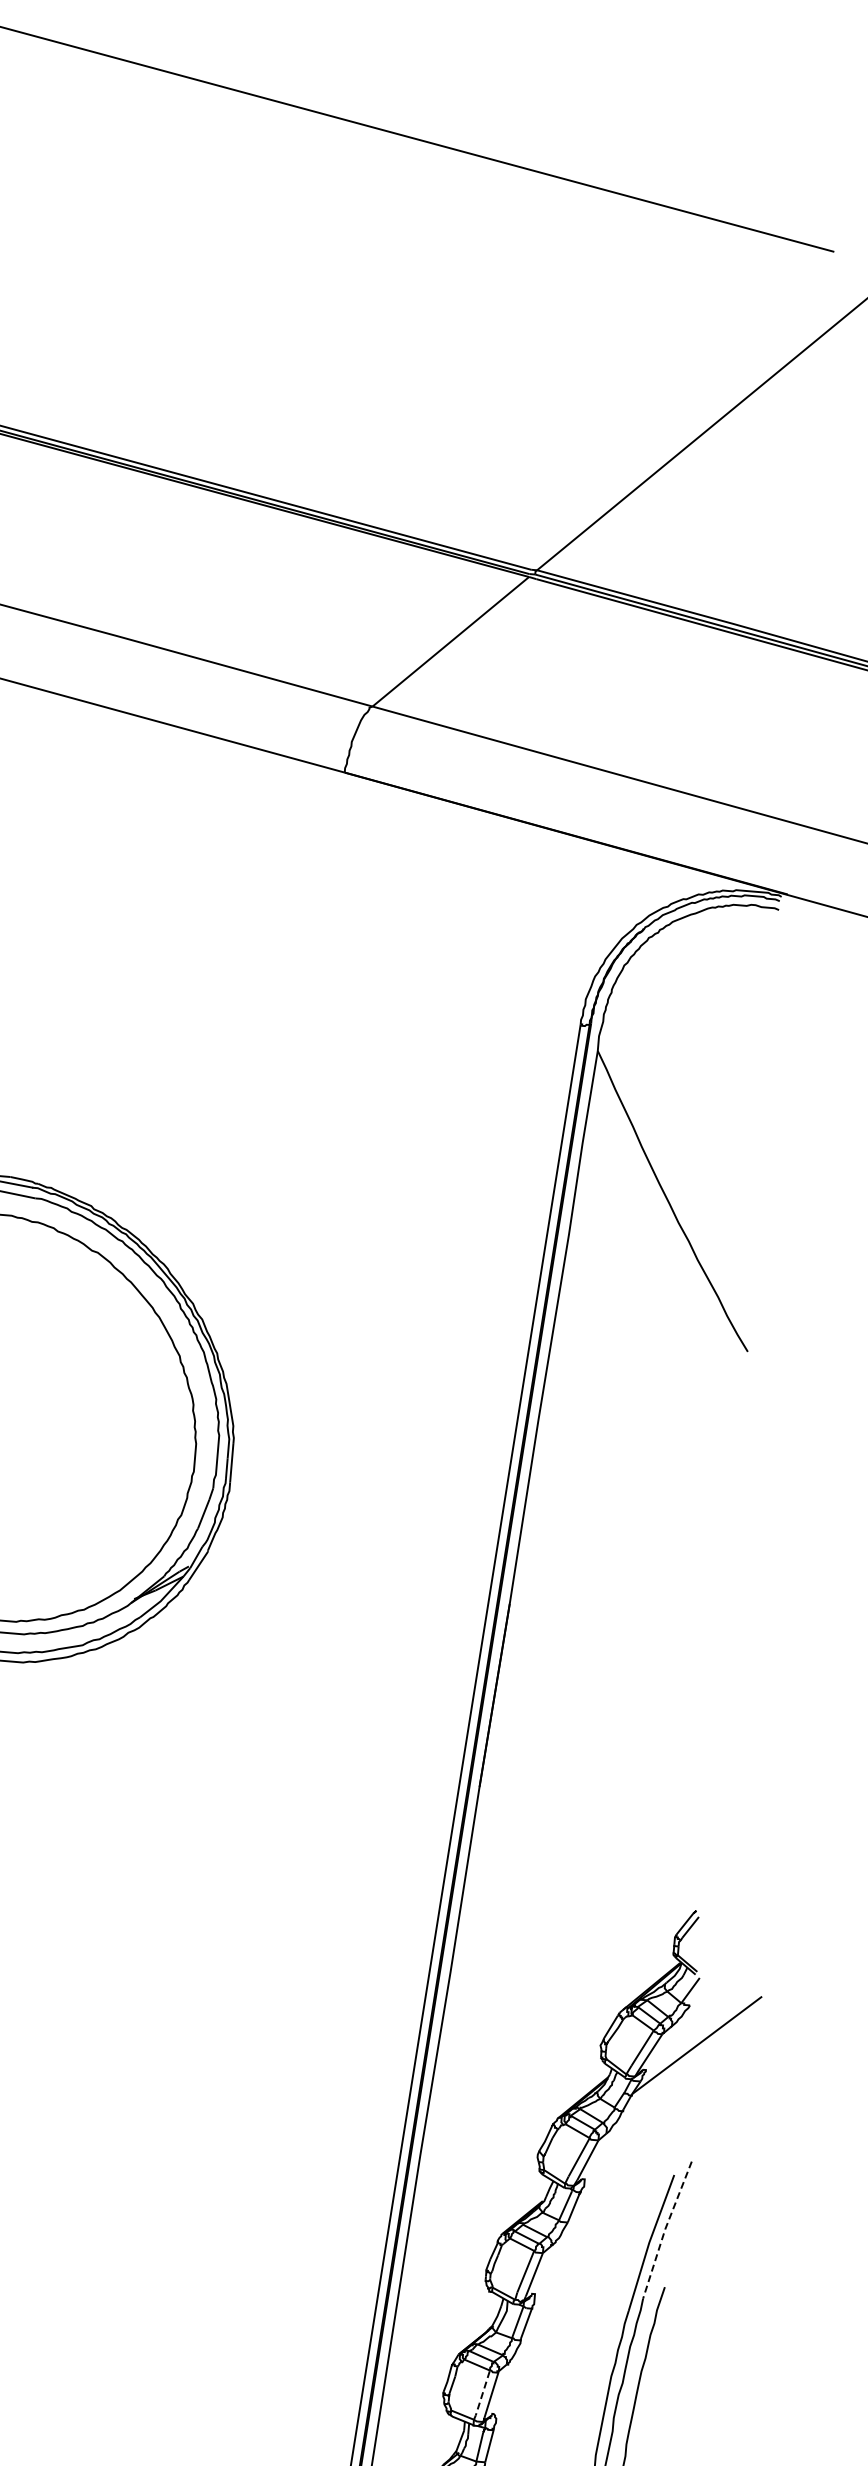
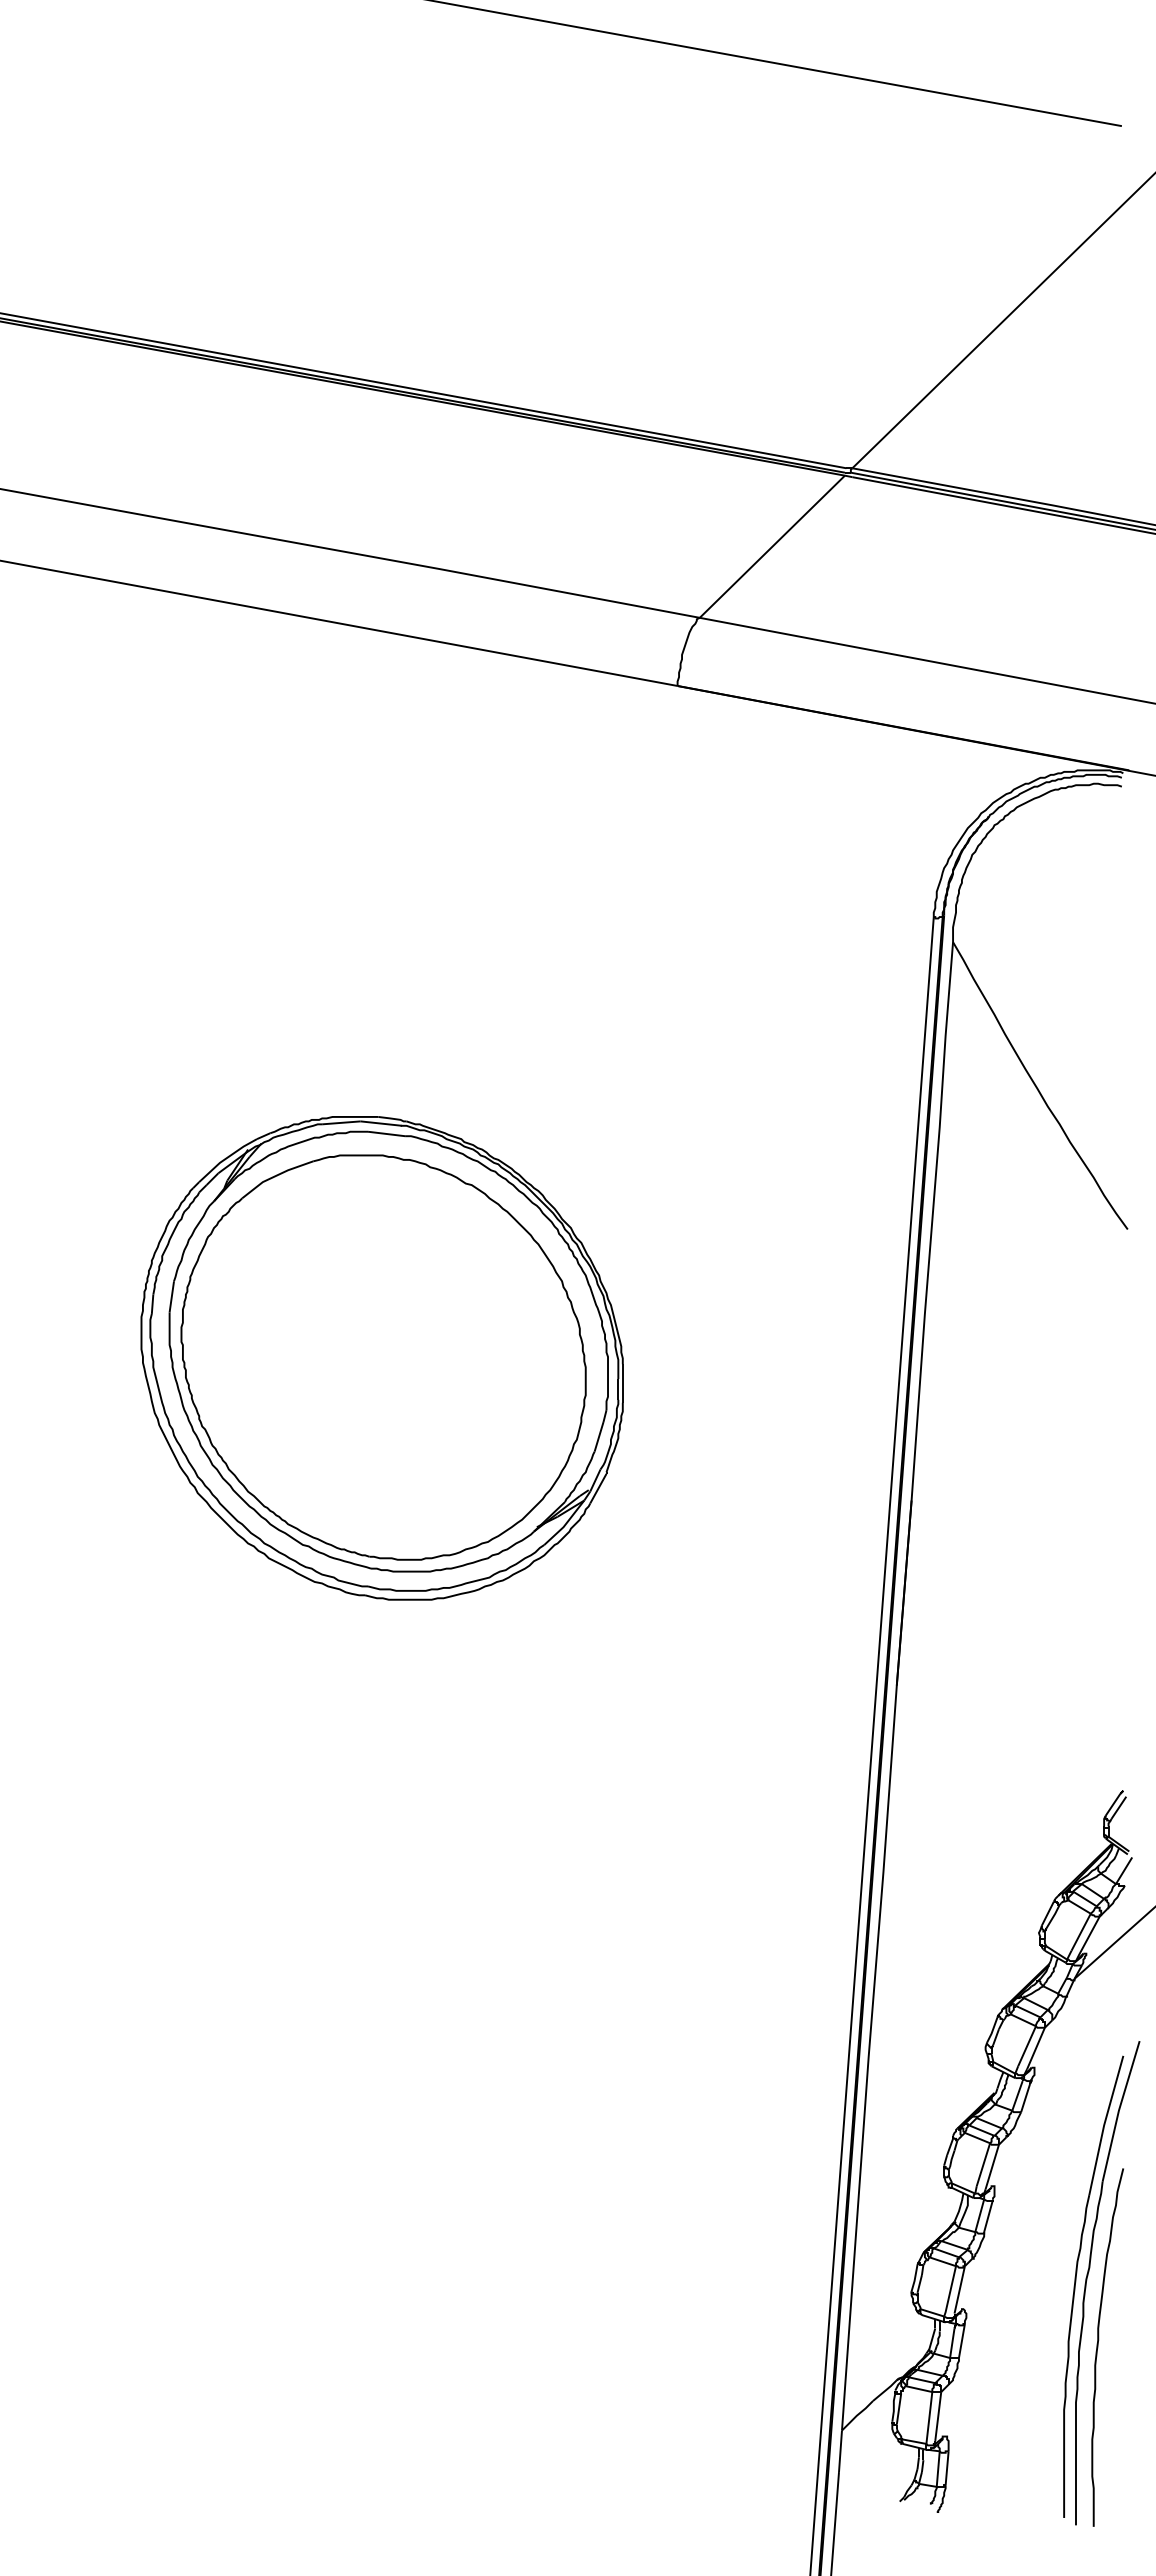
line: (664, 2229) -> (1118, 2110), dashed -> solid
line: (482, 2396) -> (950, 2292), dashed -> solid

